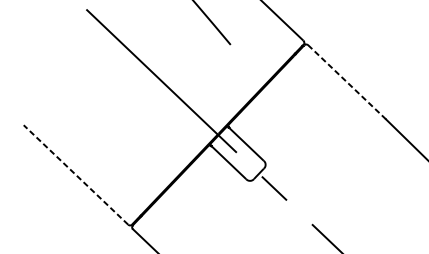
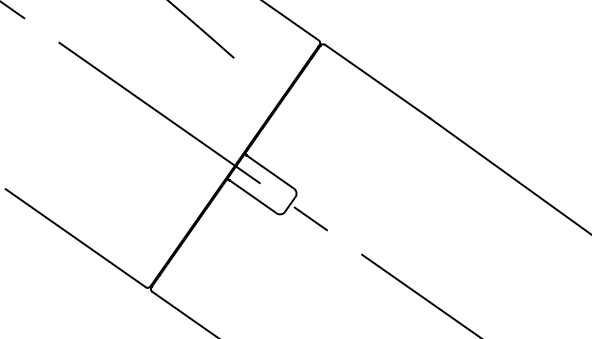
line: (347, 82) -> (377, 81), dashed -> solid
line: (75, 175) -> (75, 238), dashed -> solid

